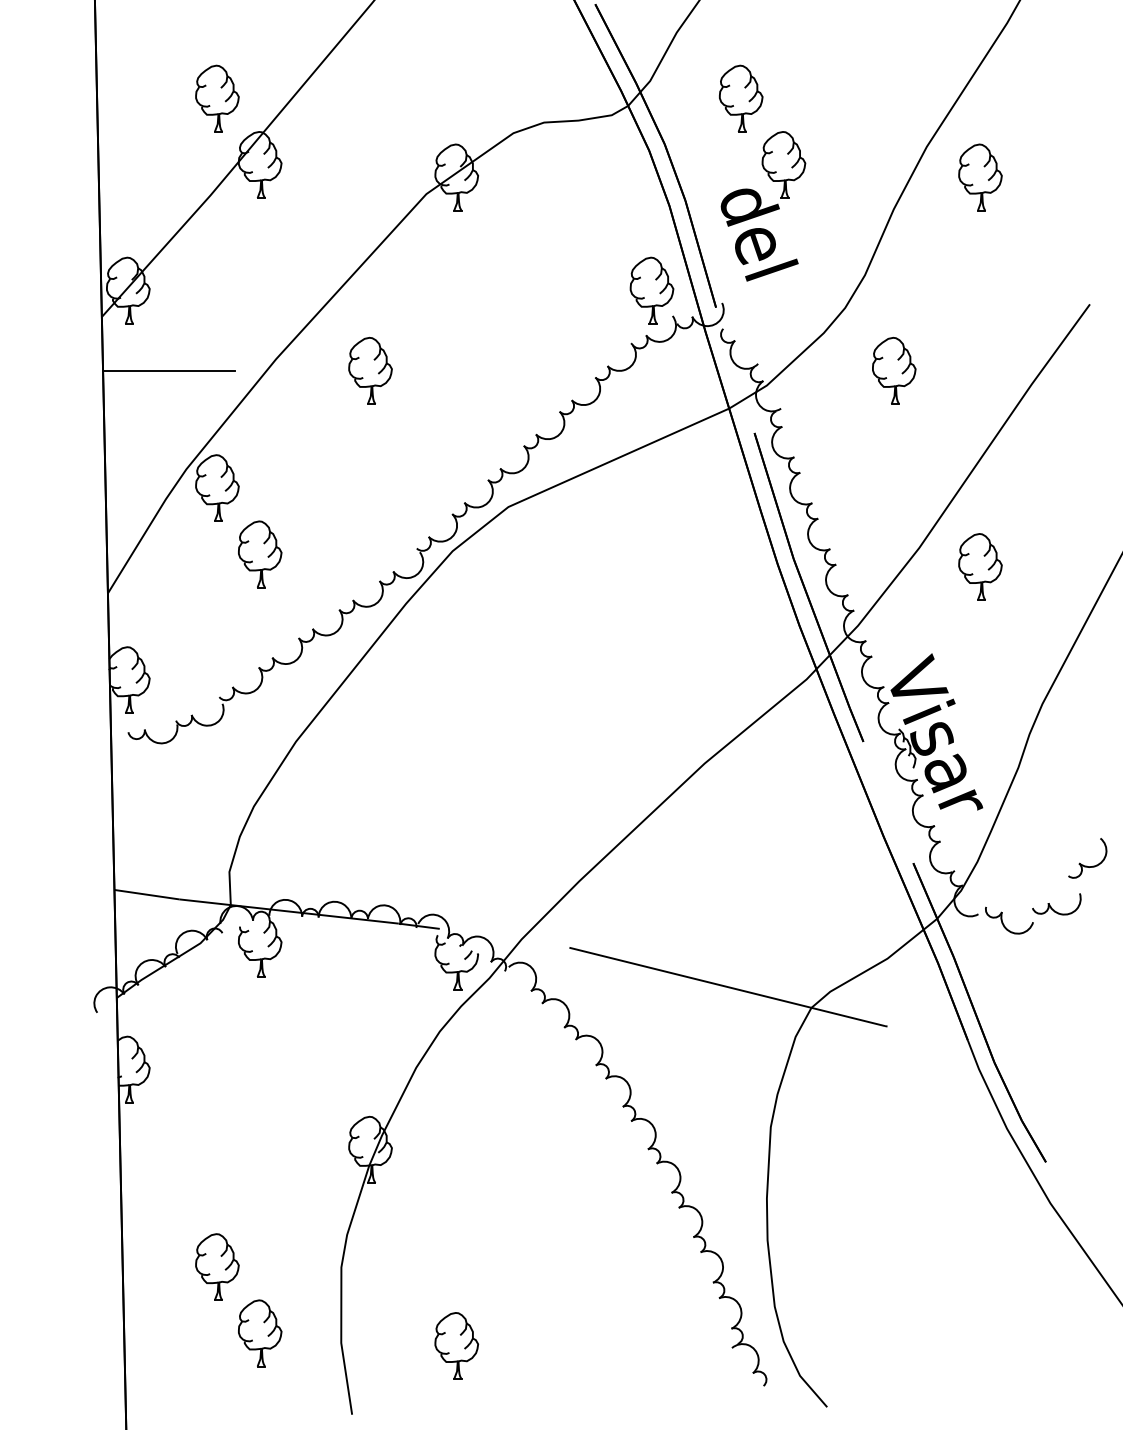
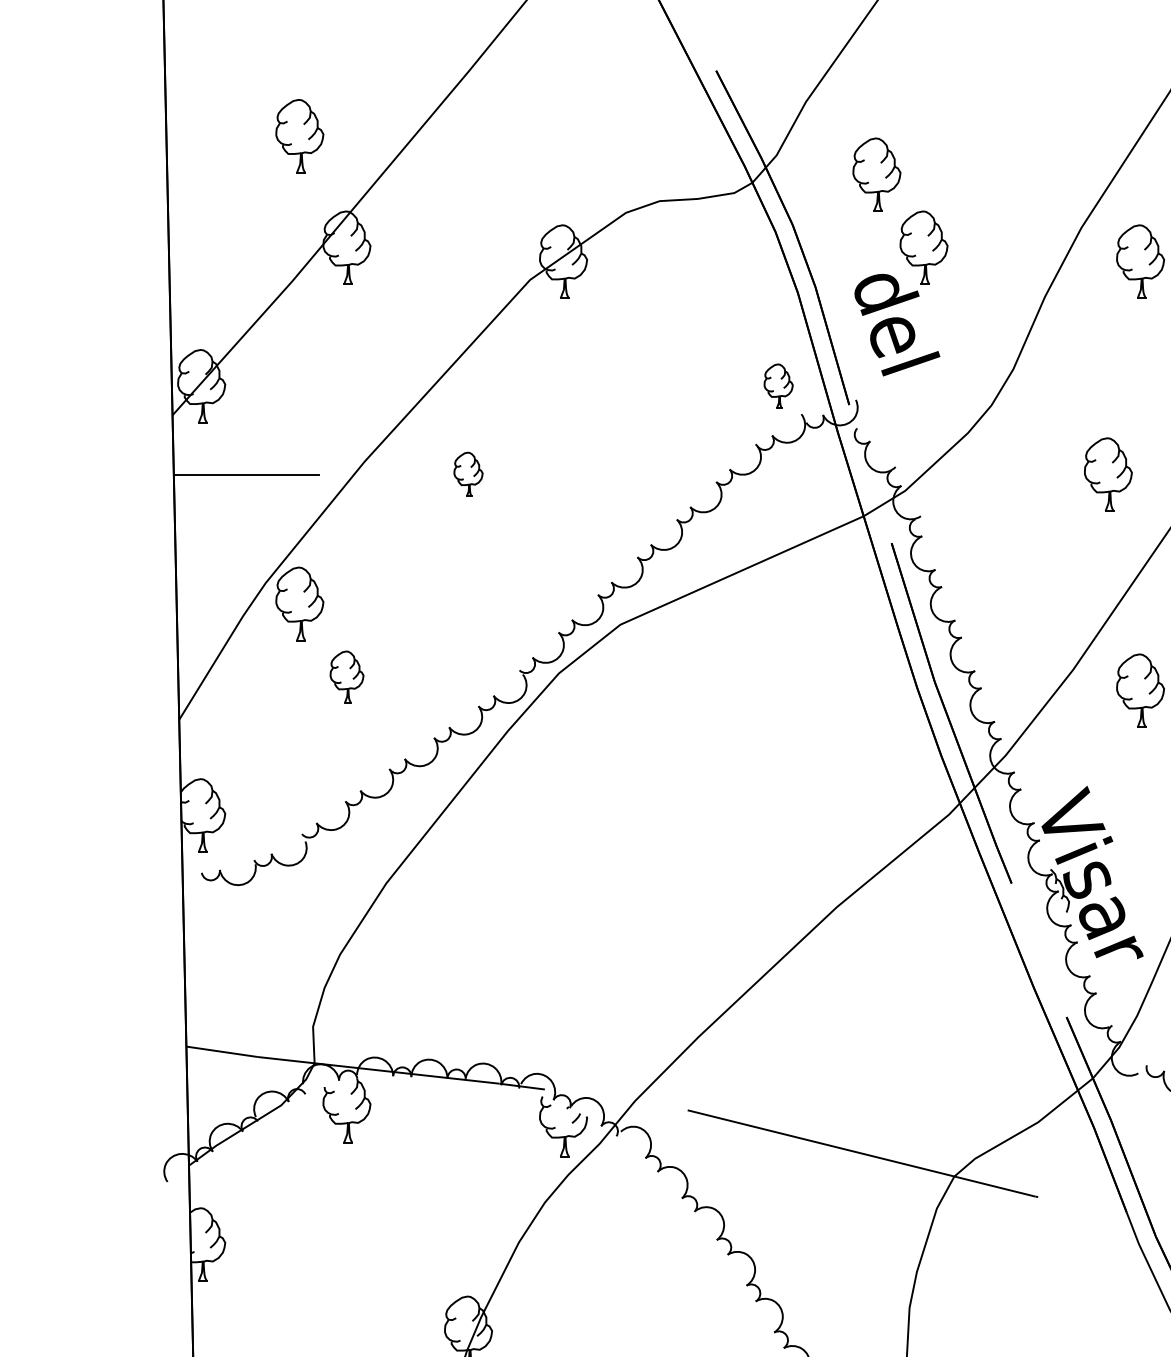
part: (217, 98) -> (299, 136), moved
part: (651, 290) -> (778, 386), size x0.6
part: (370, 370) -> (468, 474), size x0.6
part: (894, 370) -> (1108, 474), moved
part: (260, 554) -> (347, 677), size x0.7

